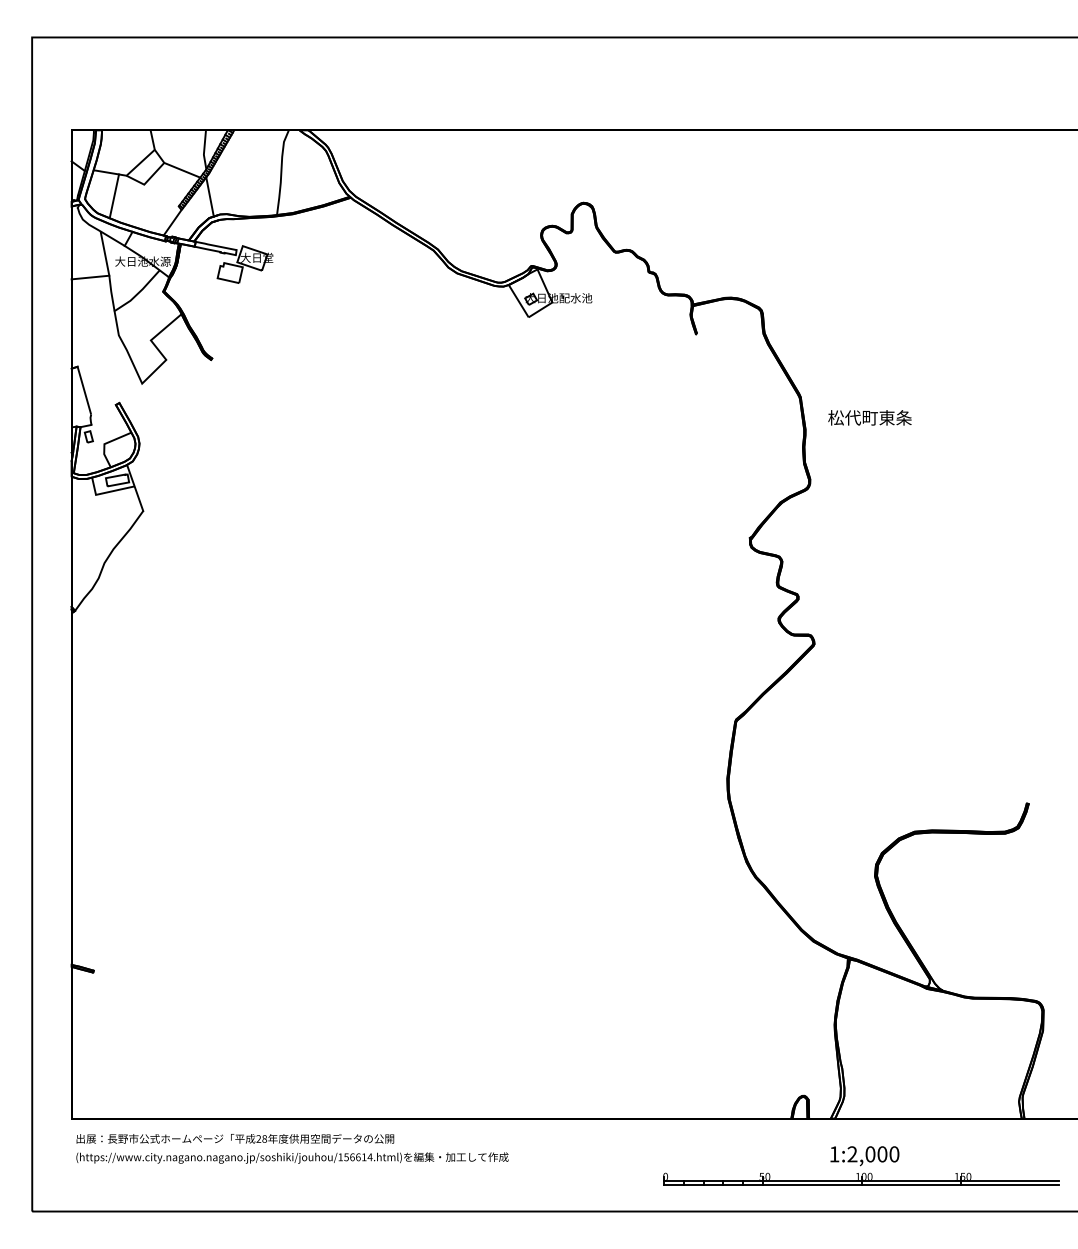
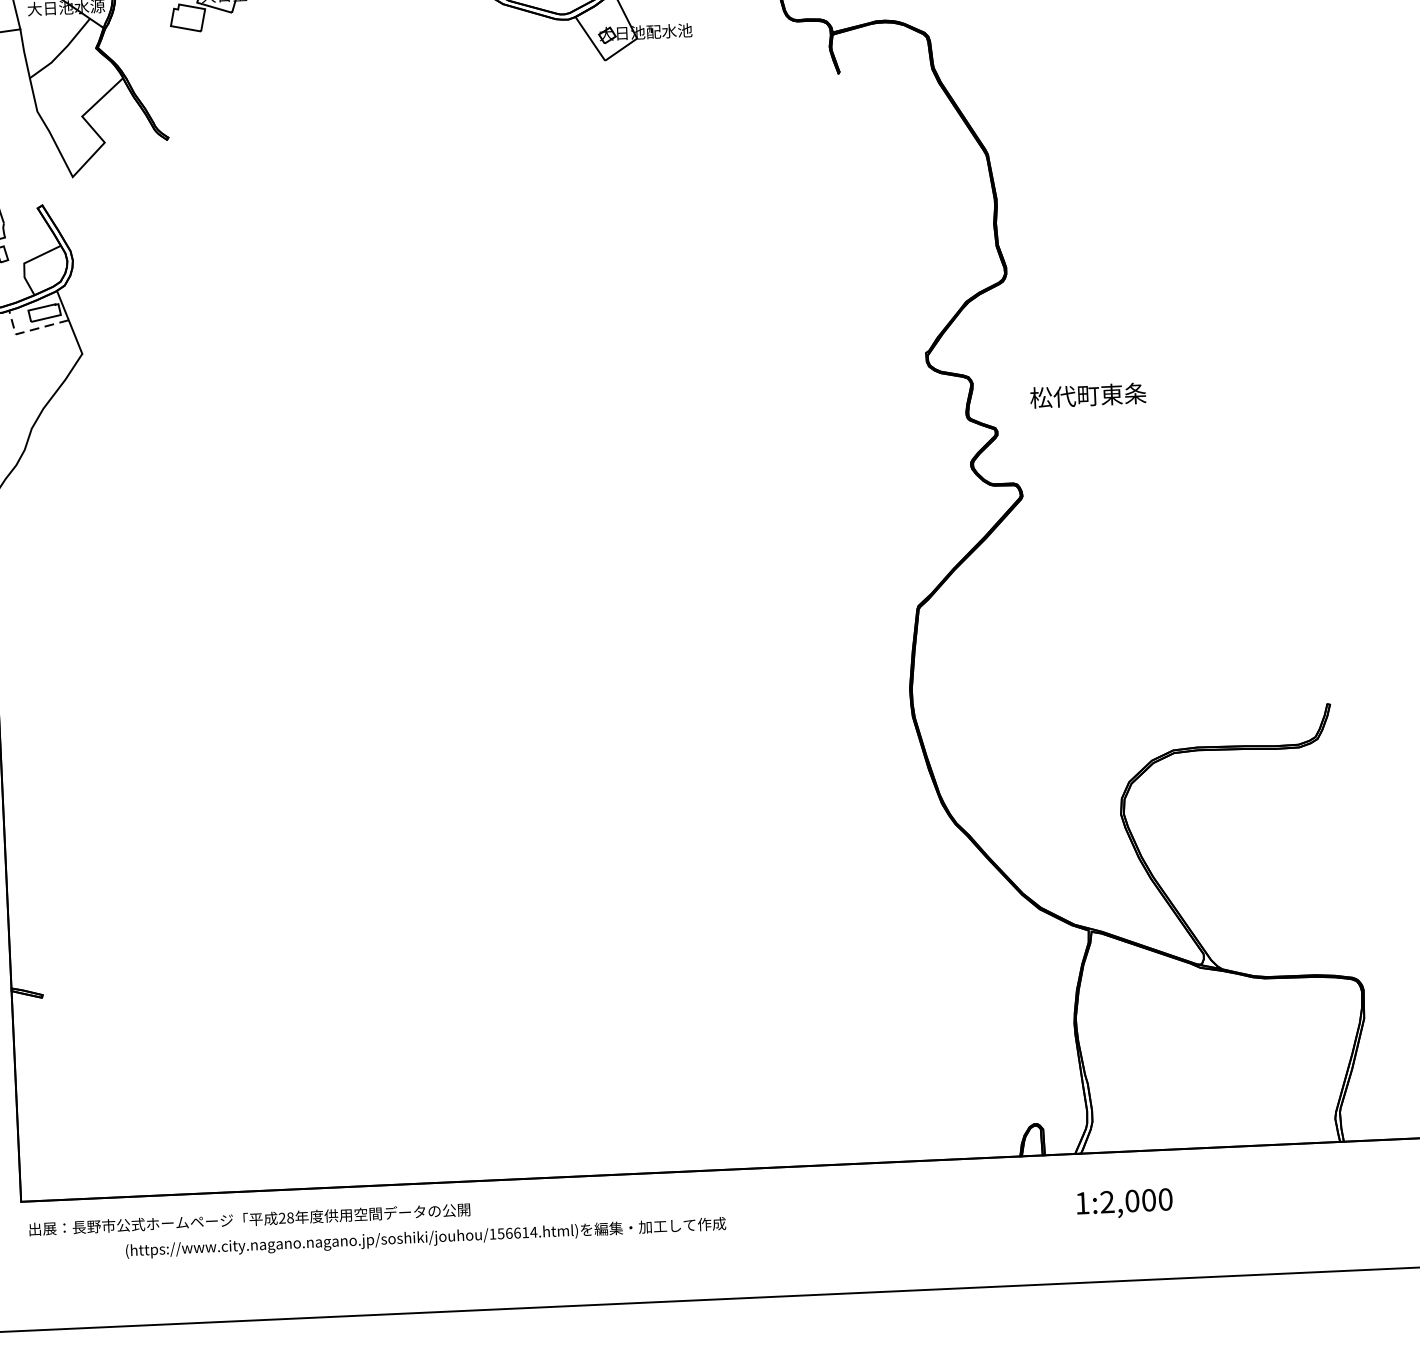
text: (869, 417) -> (1087, 395), moved
line: (105, 492) -> (28, 330), solid -> dashed
text: (292, 1157) -> (426, 1237), moved
part: (861, 1178) -> (1121, 1235), removed

